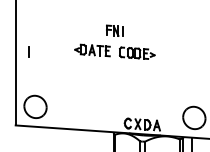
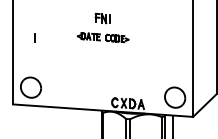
line: (28, 51) -> (34, 37), moved
part: (115, 51) -> (103, 37), size x0.7

